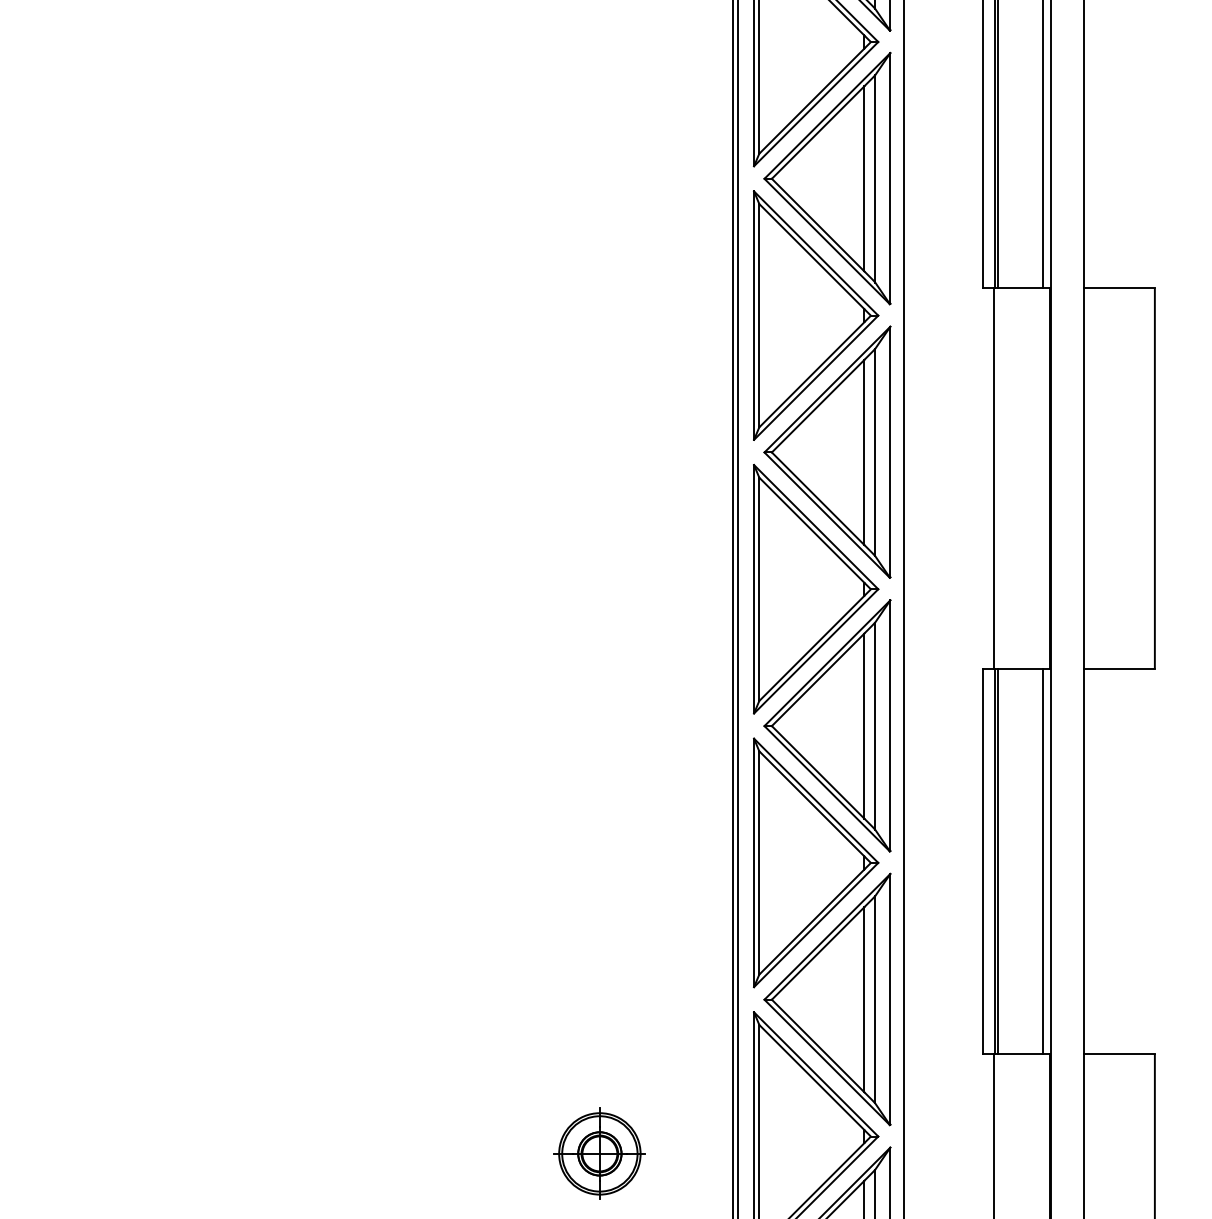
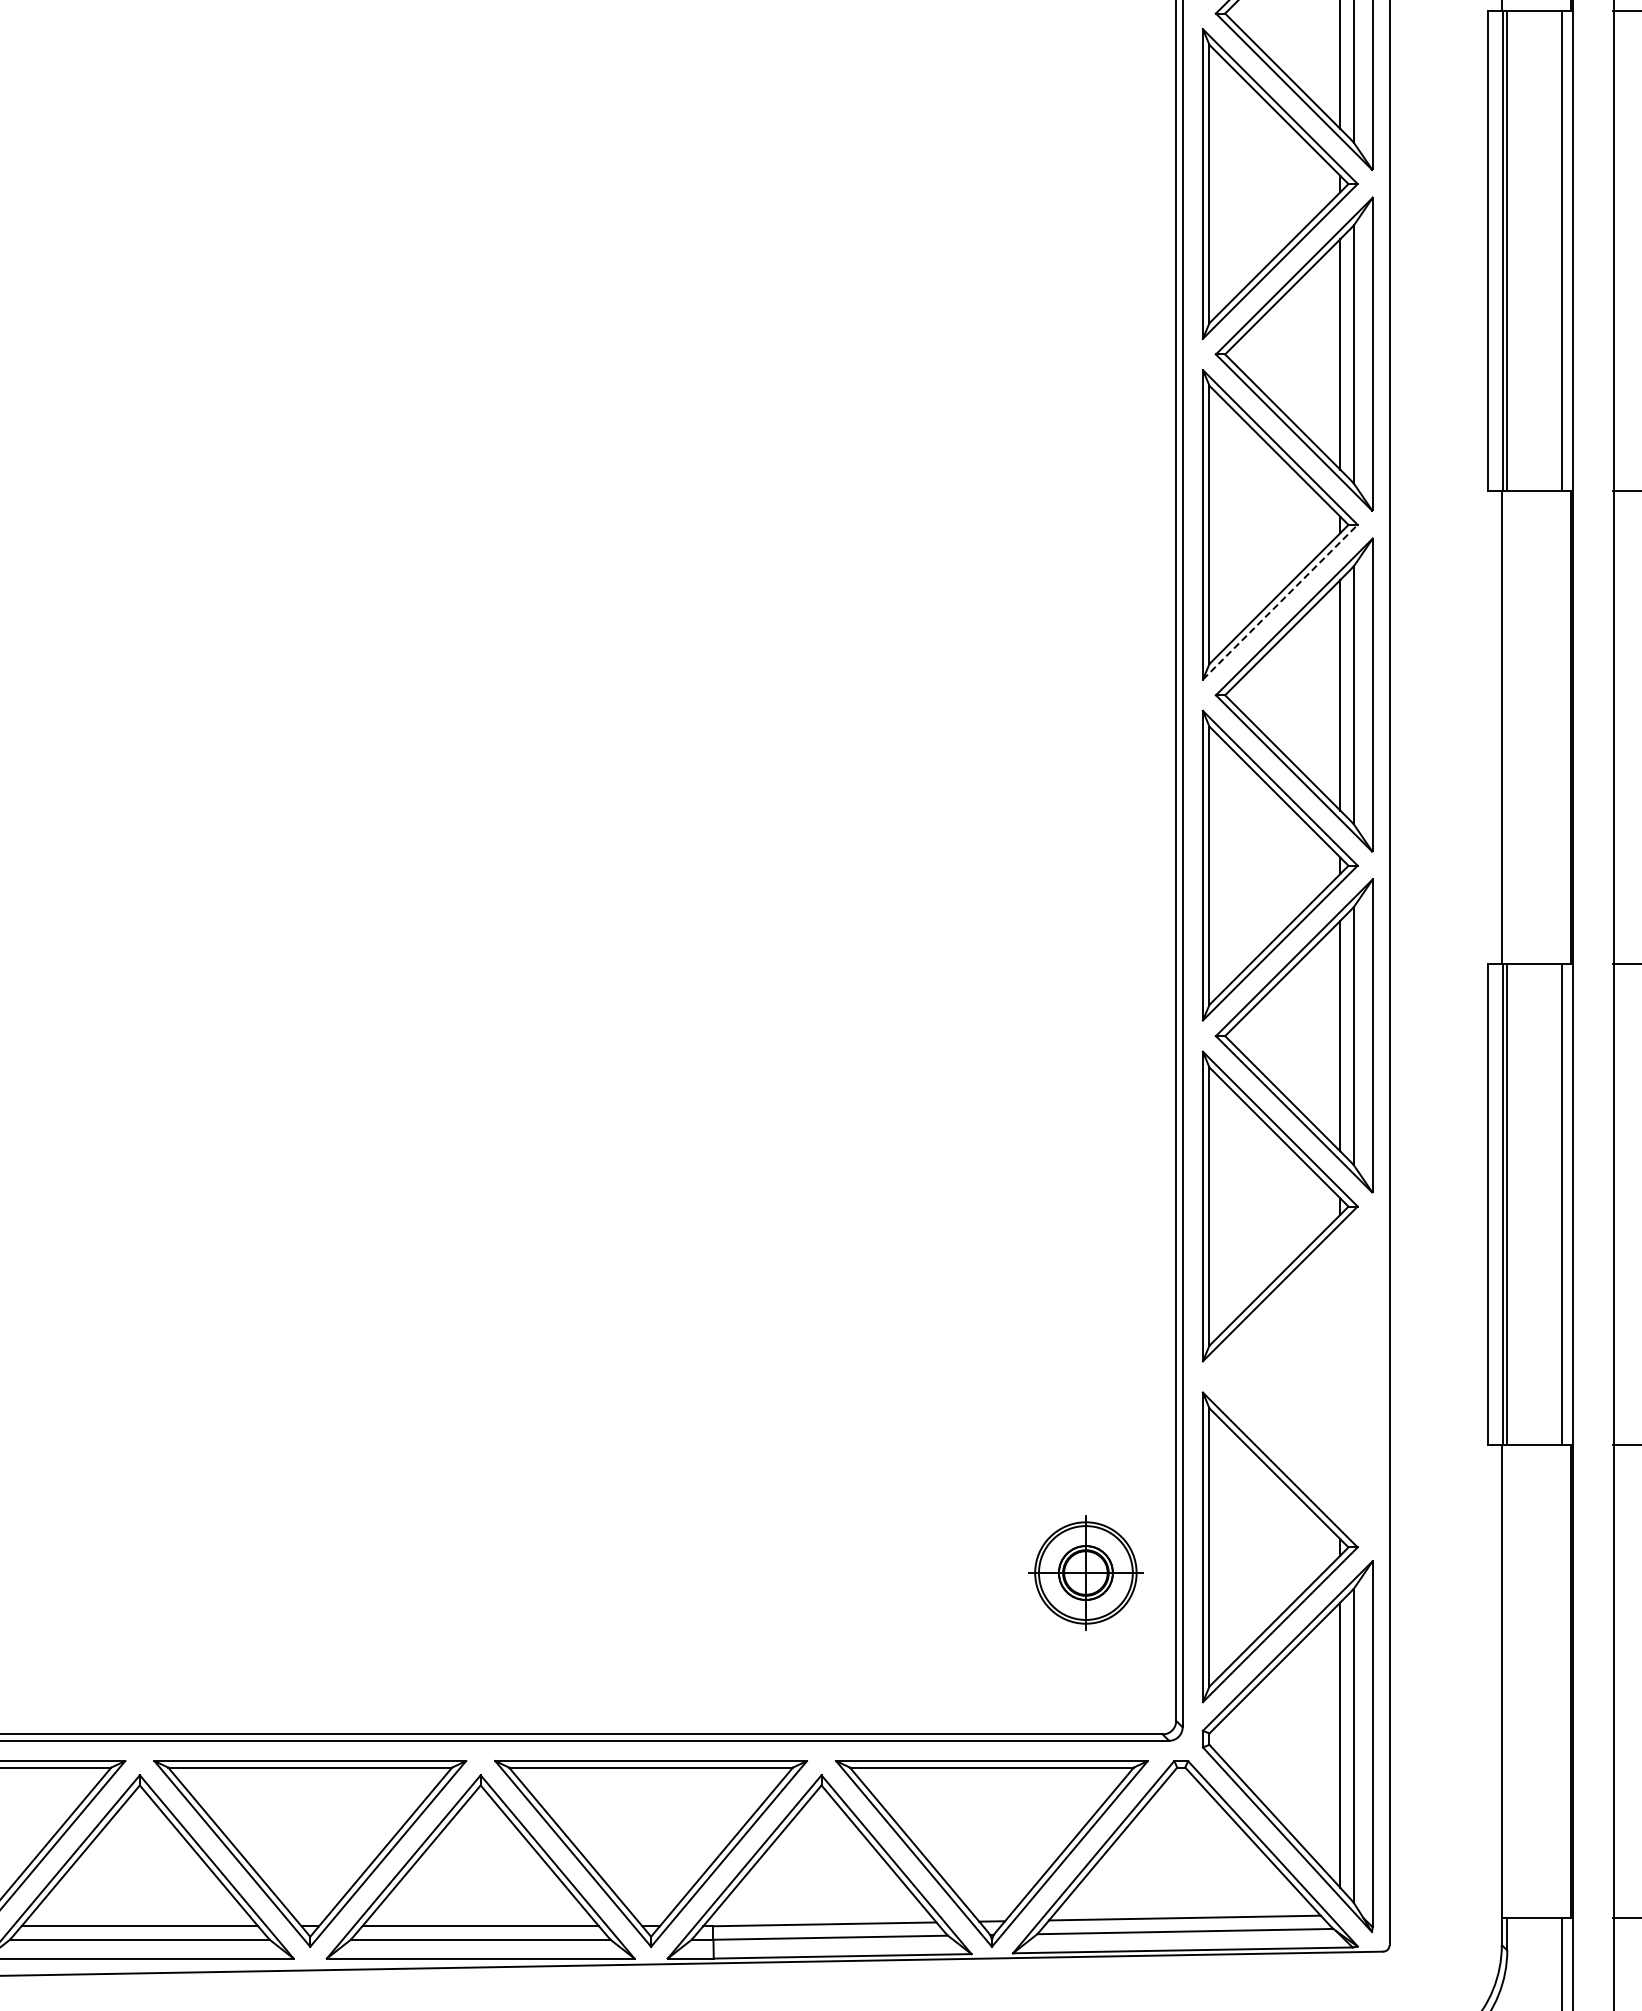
line: (816, 377) -> (1280, 601), solid -> dashed
part: (826, 999) -> (1293, 1376), removed
part: (599, 1153) -> (1085, 1572), moved

